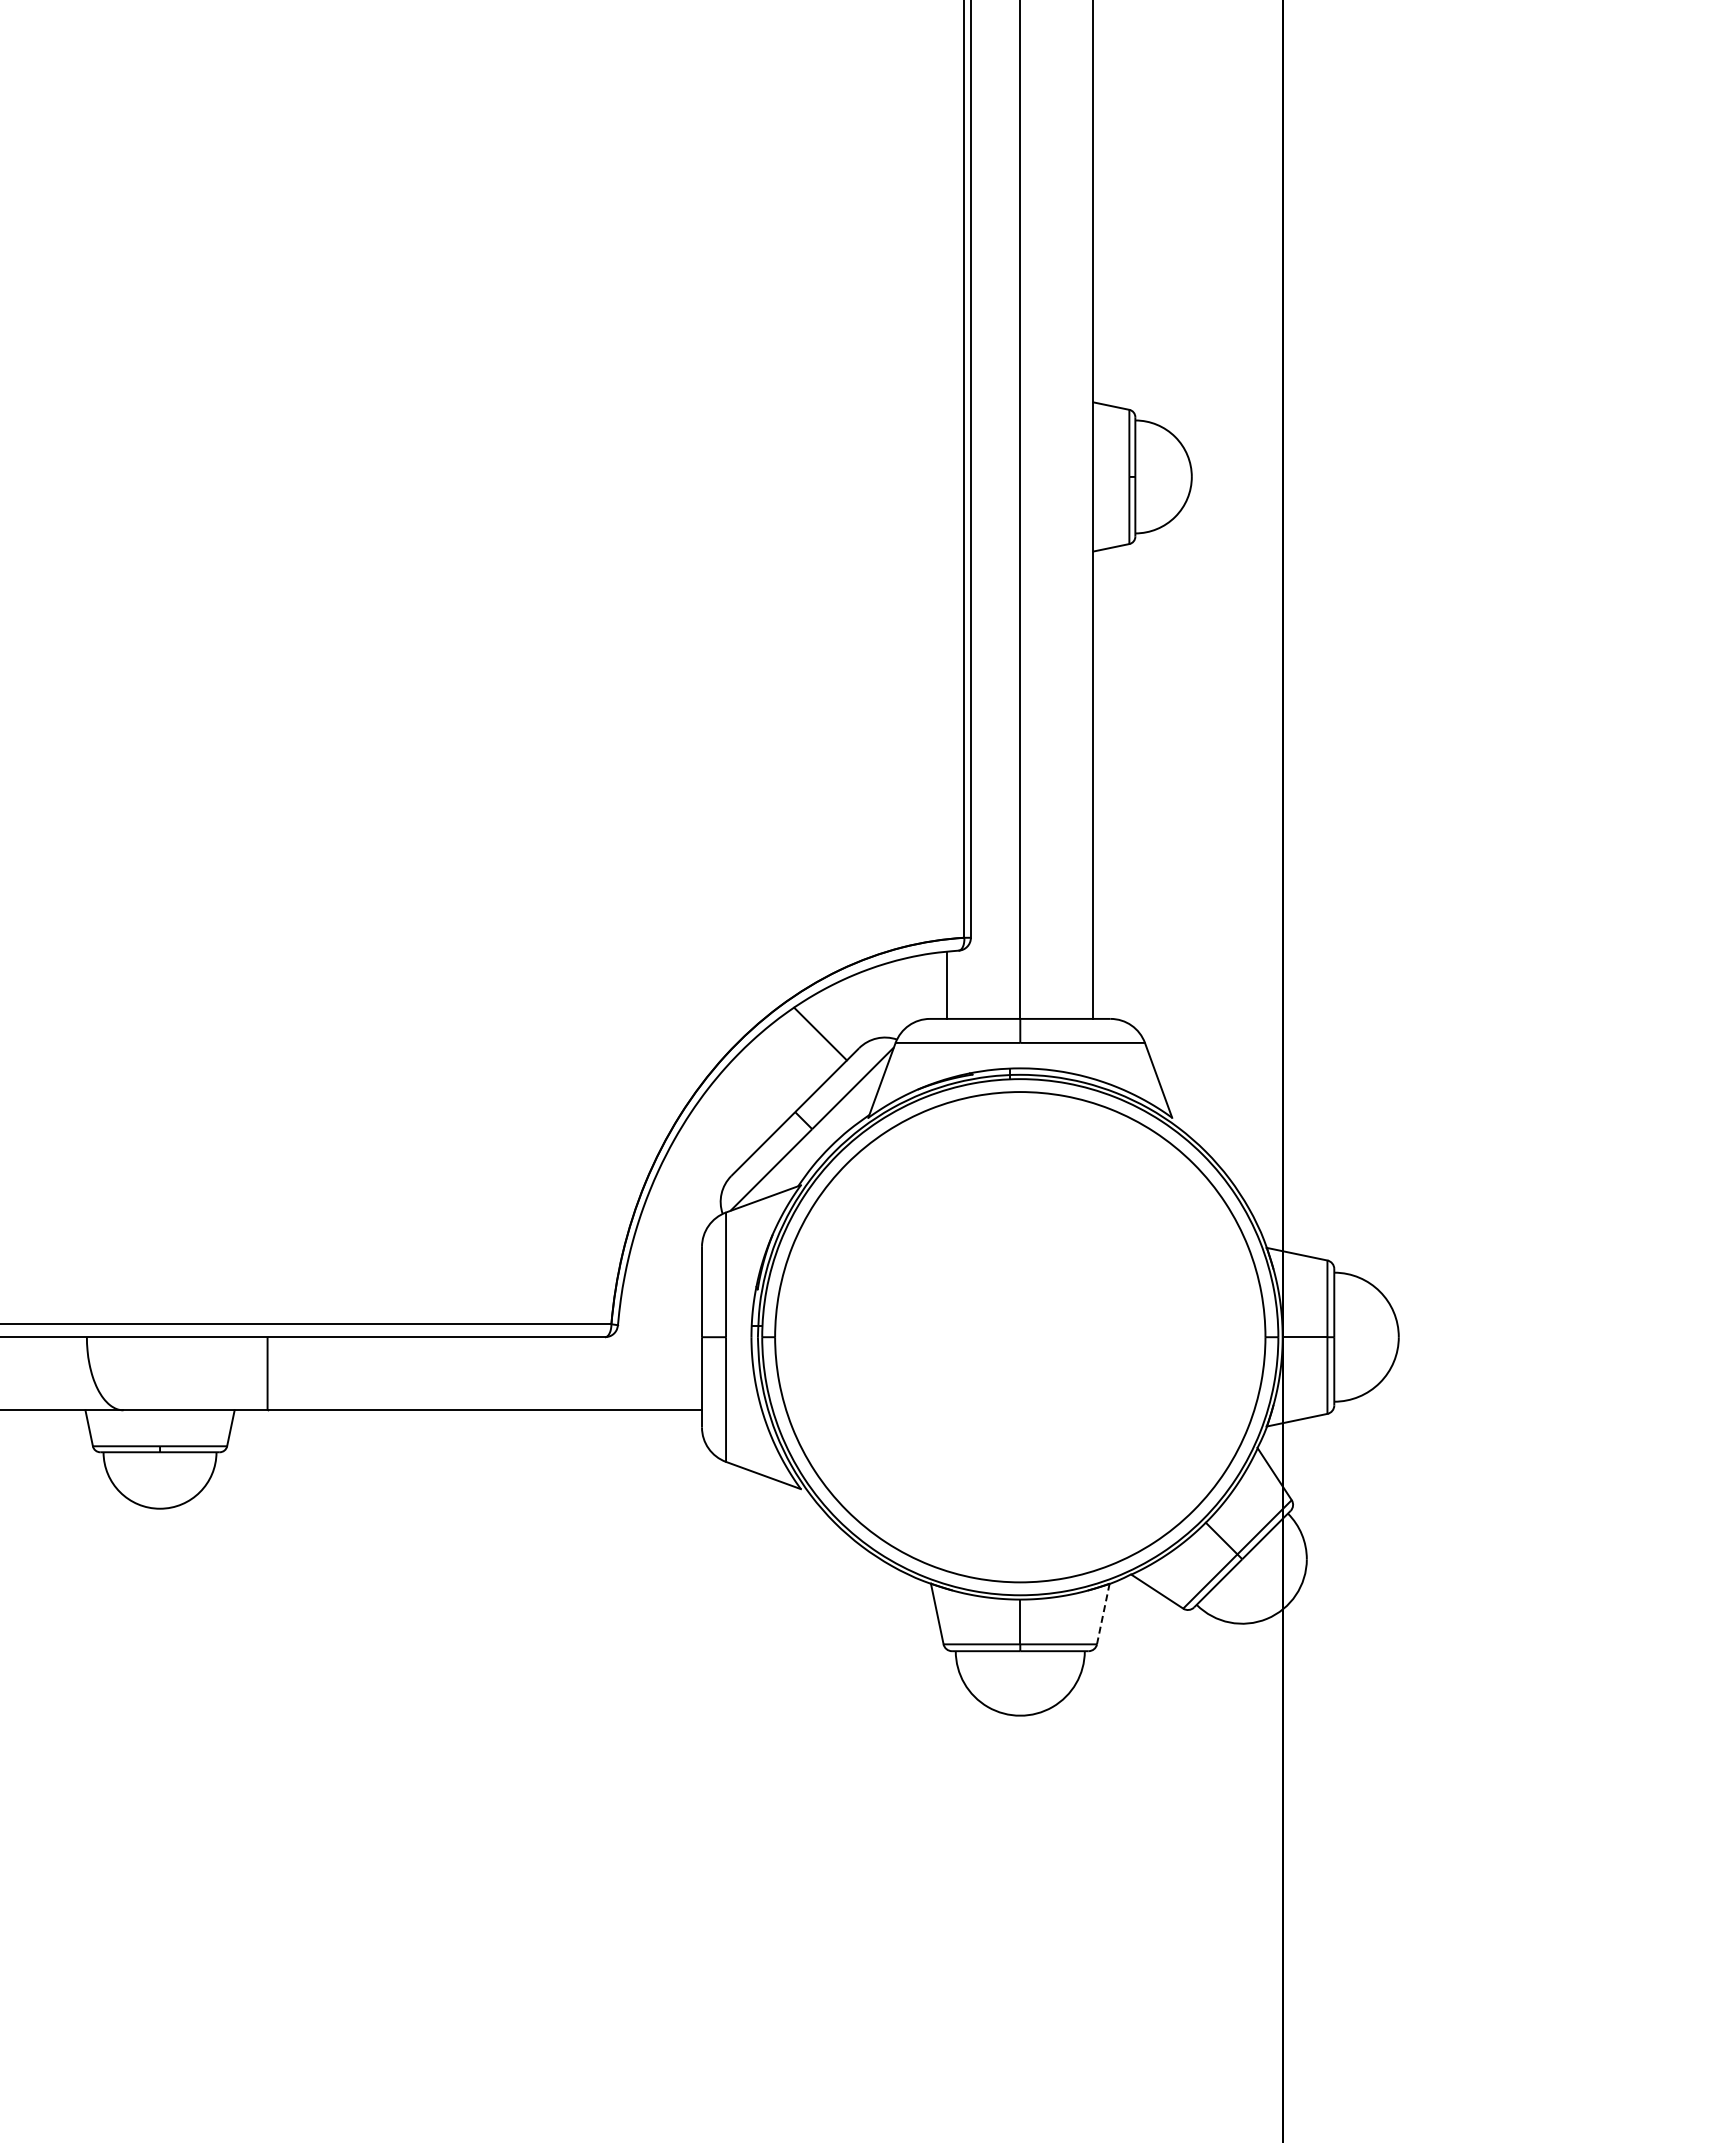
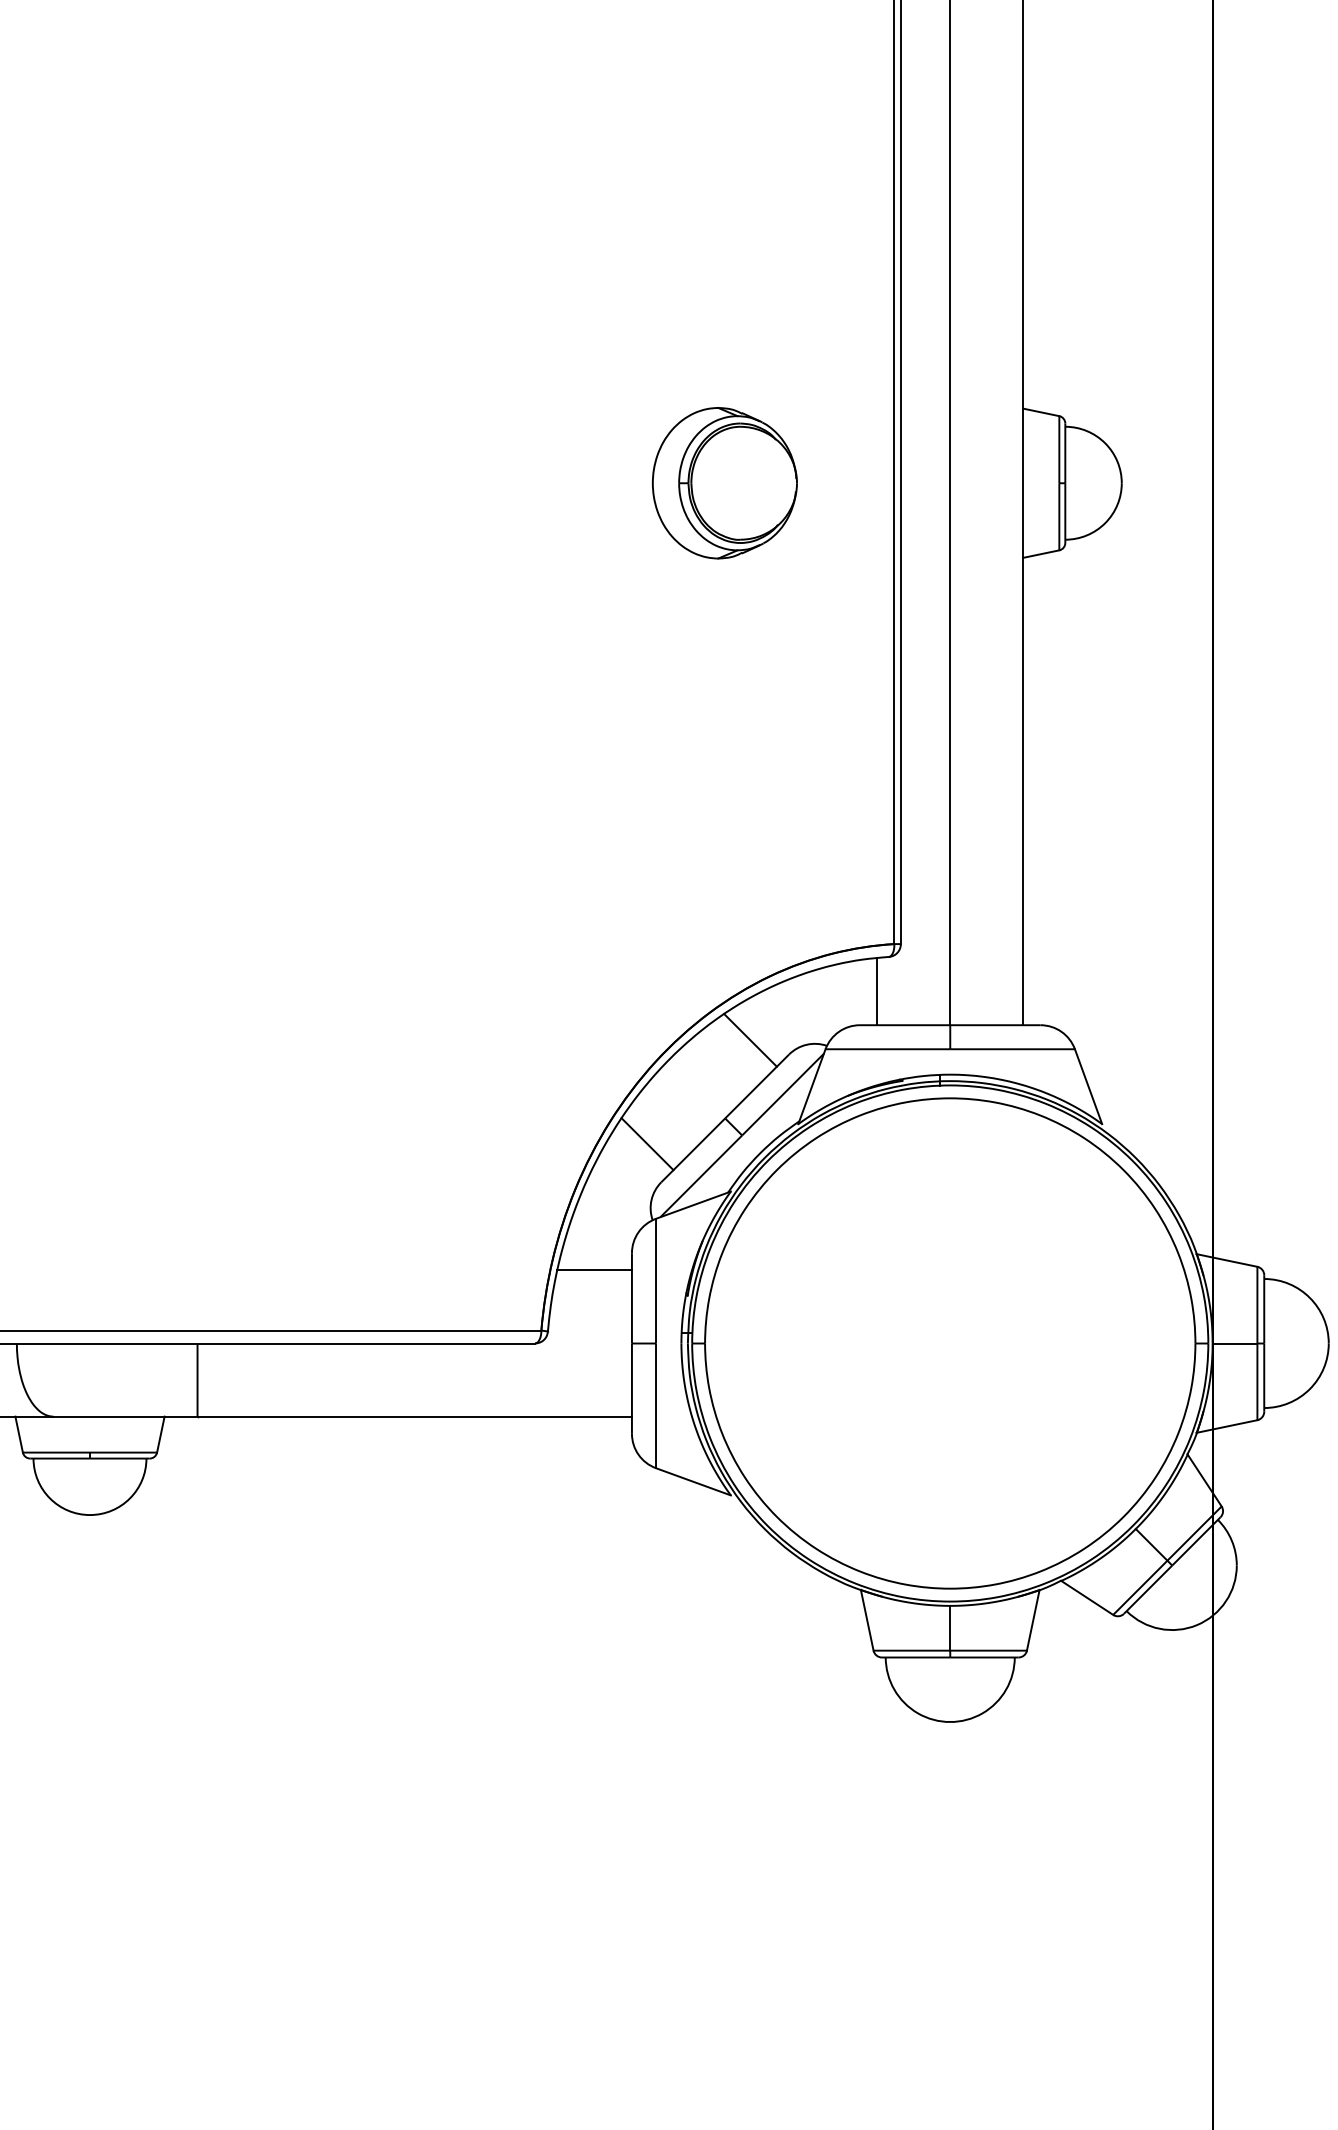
part: (794, 476) -> (724, 482), added
line: (717, 1137) -> (647, 1143), added
line: (664, 1264) -> (594, 1270), added
line: (1103, 1613) -> (1033, 1619), dashed -> solid

